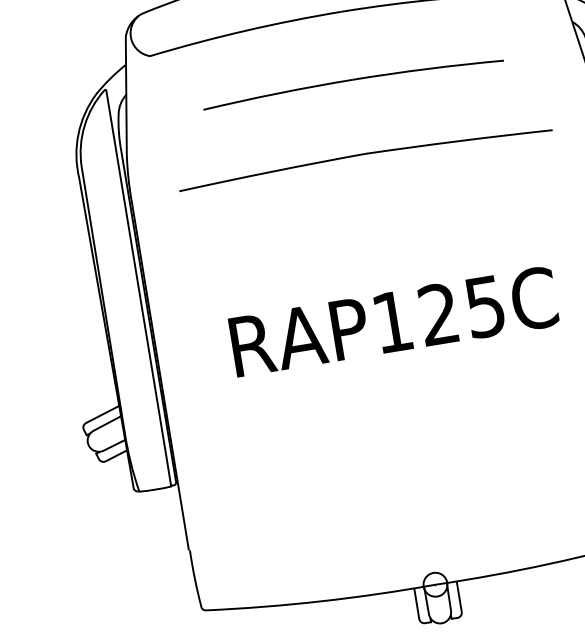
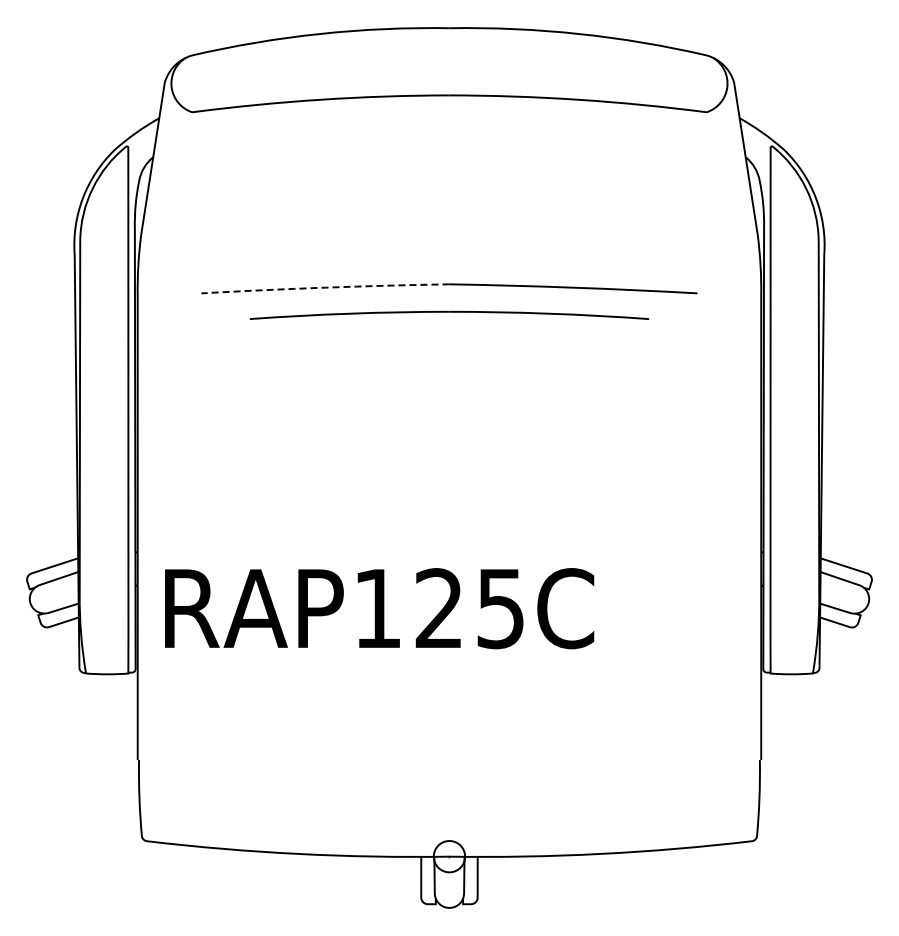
part: (353, 81) -> (449, 314), moved
arc: (272, 171) -> (325, 287), solid -> dashed
text: (393, 321) -> (379, 608), moved

